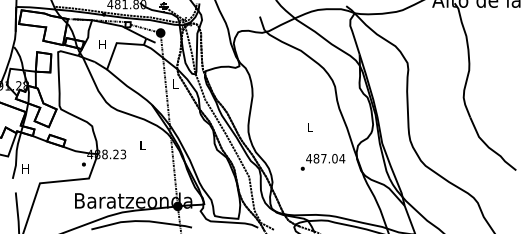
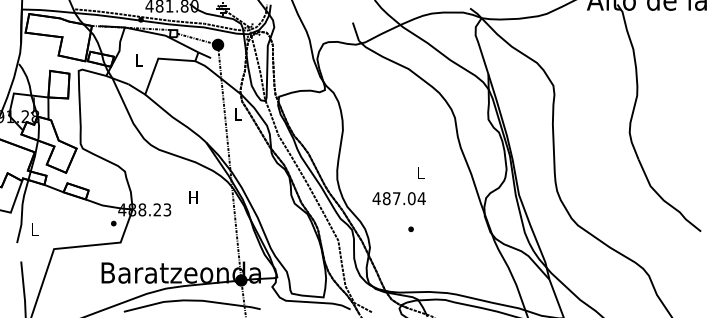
text: (102, 44) -> (138, 60), H -> L
text: (142, 145) -> (193, 197), L -> H
text: (325, 158) -> (398, 198), moved
text: (25, 168) -> (34, 229), H -> L

